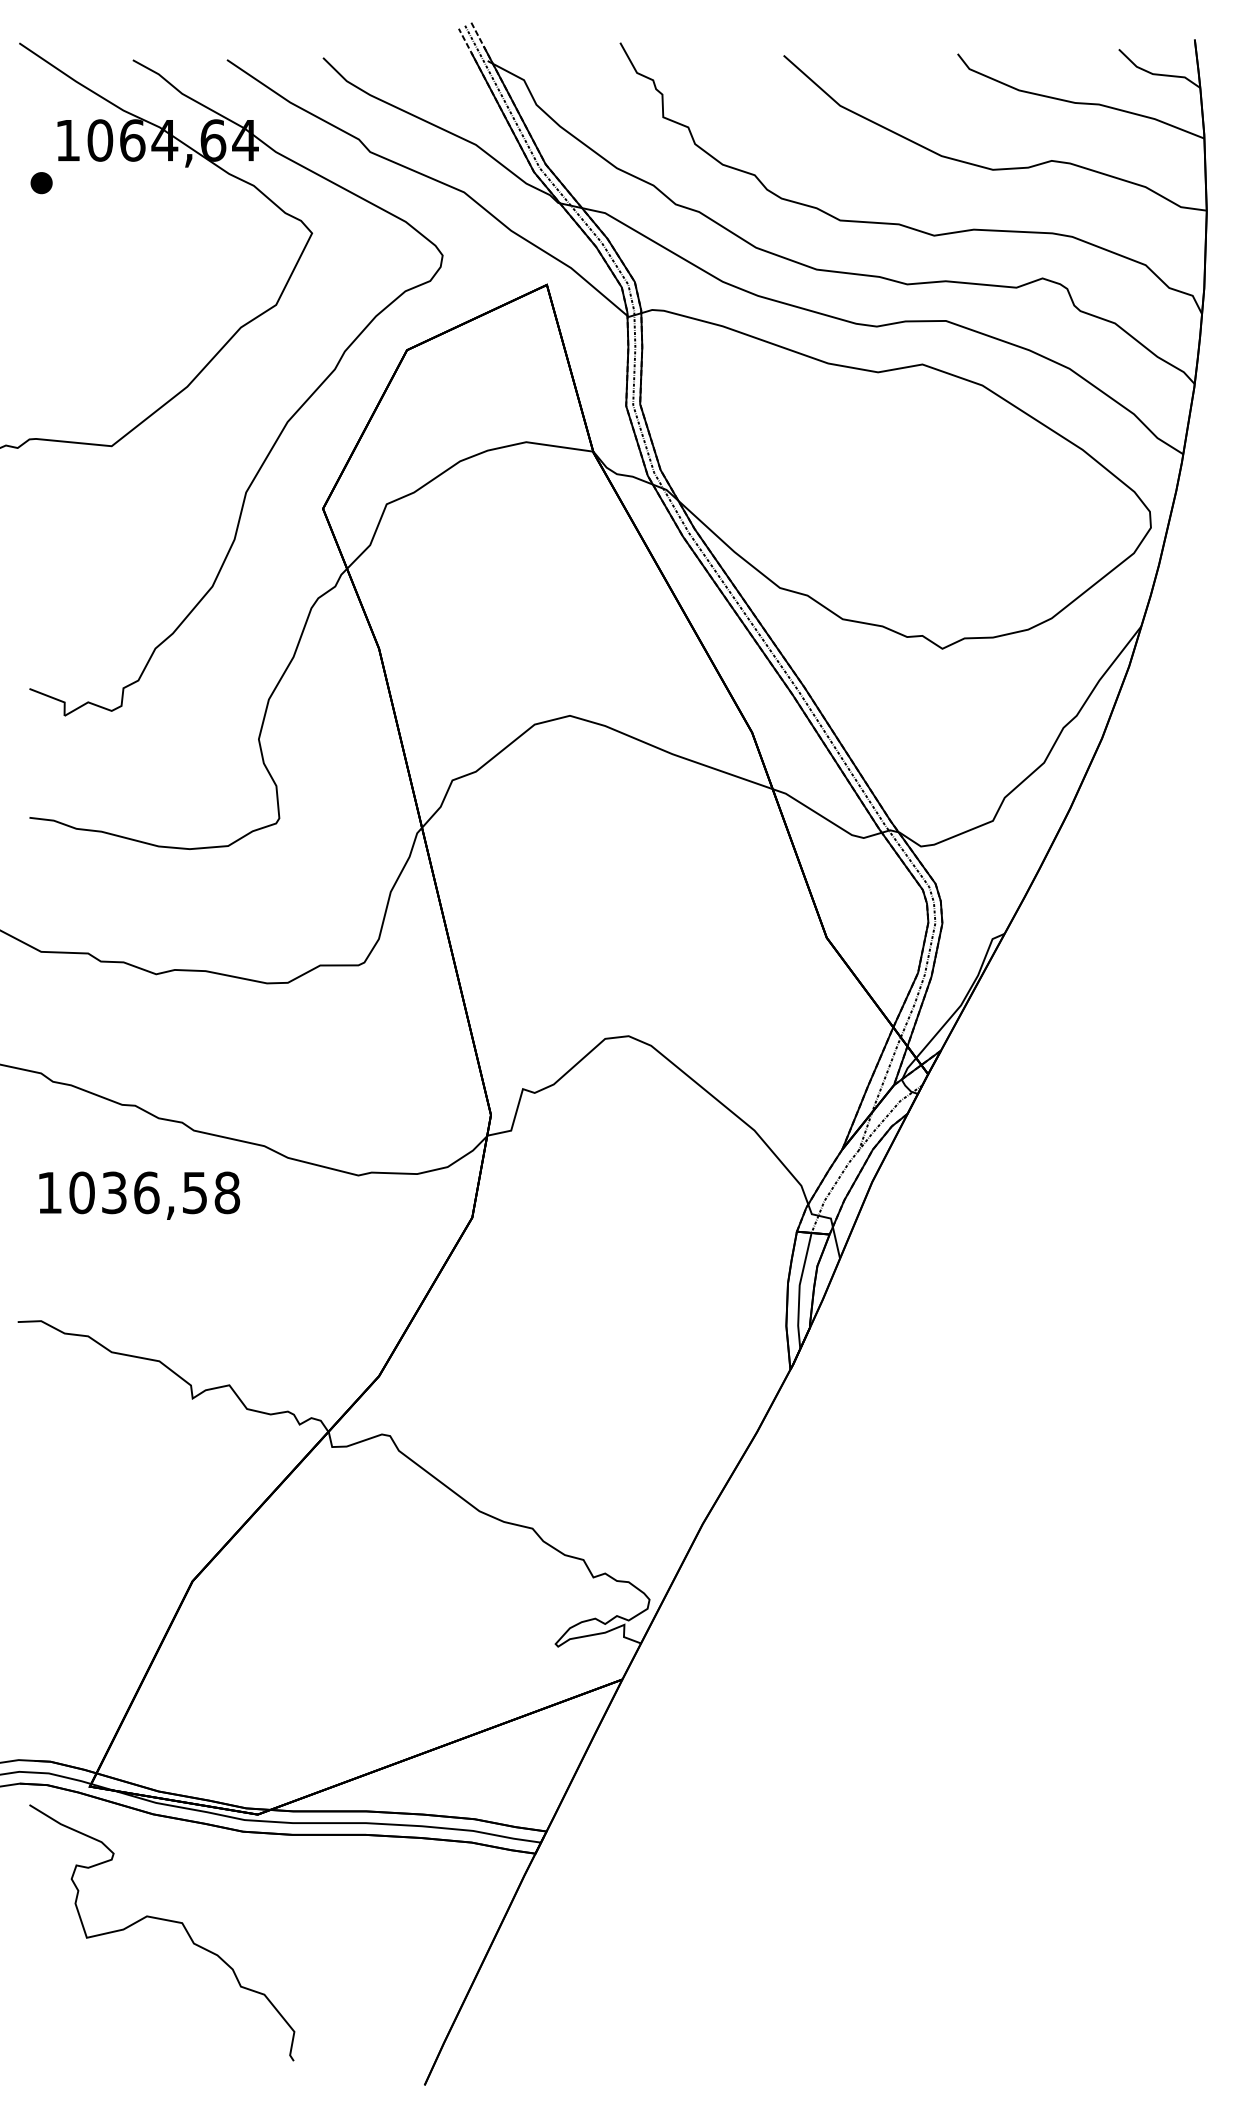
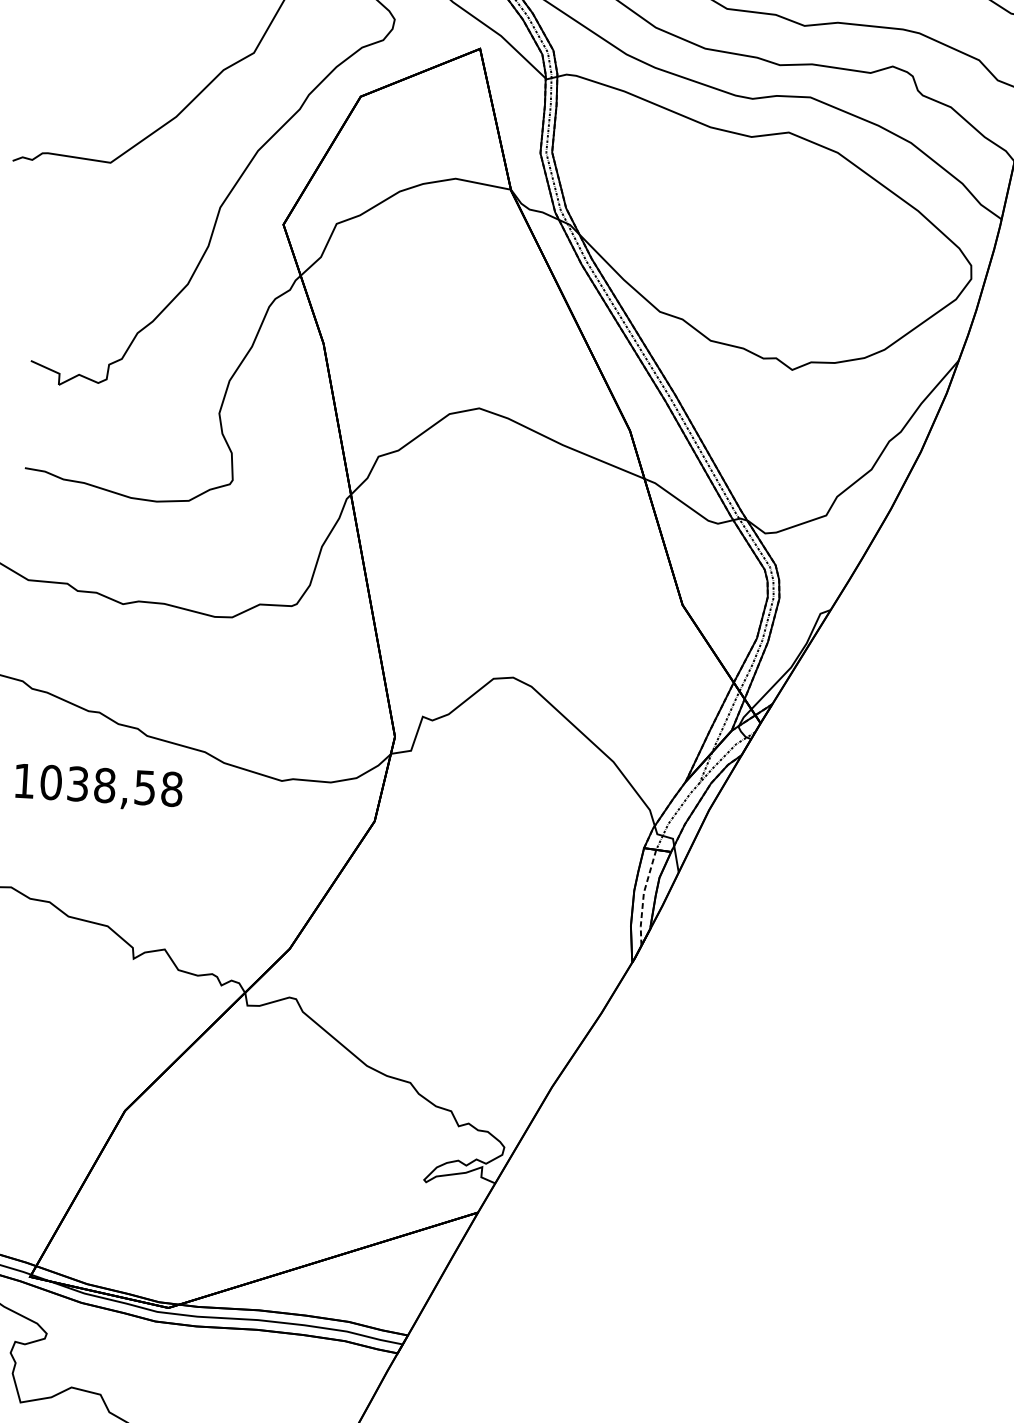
text: (146, 1192) -> (104, 785), 1036,58 -> 1038,58
line: (799, 1291) -> (643, 897), solid -> dashed

